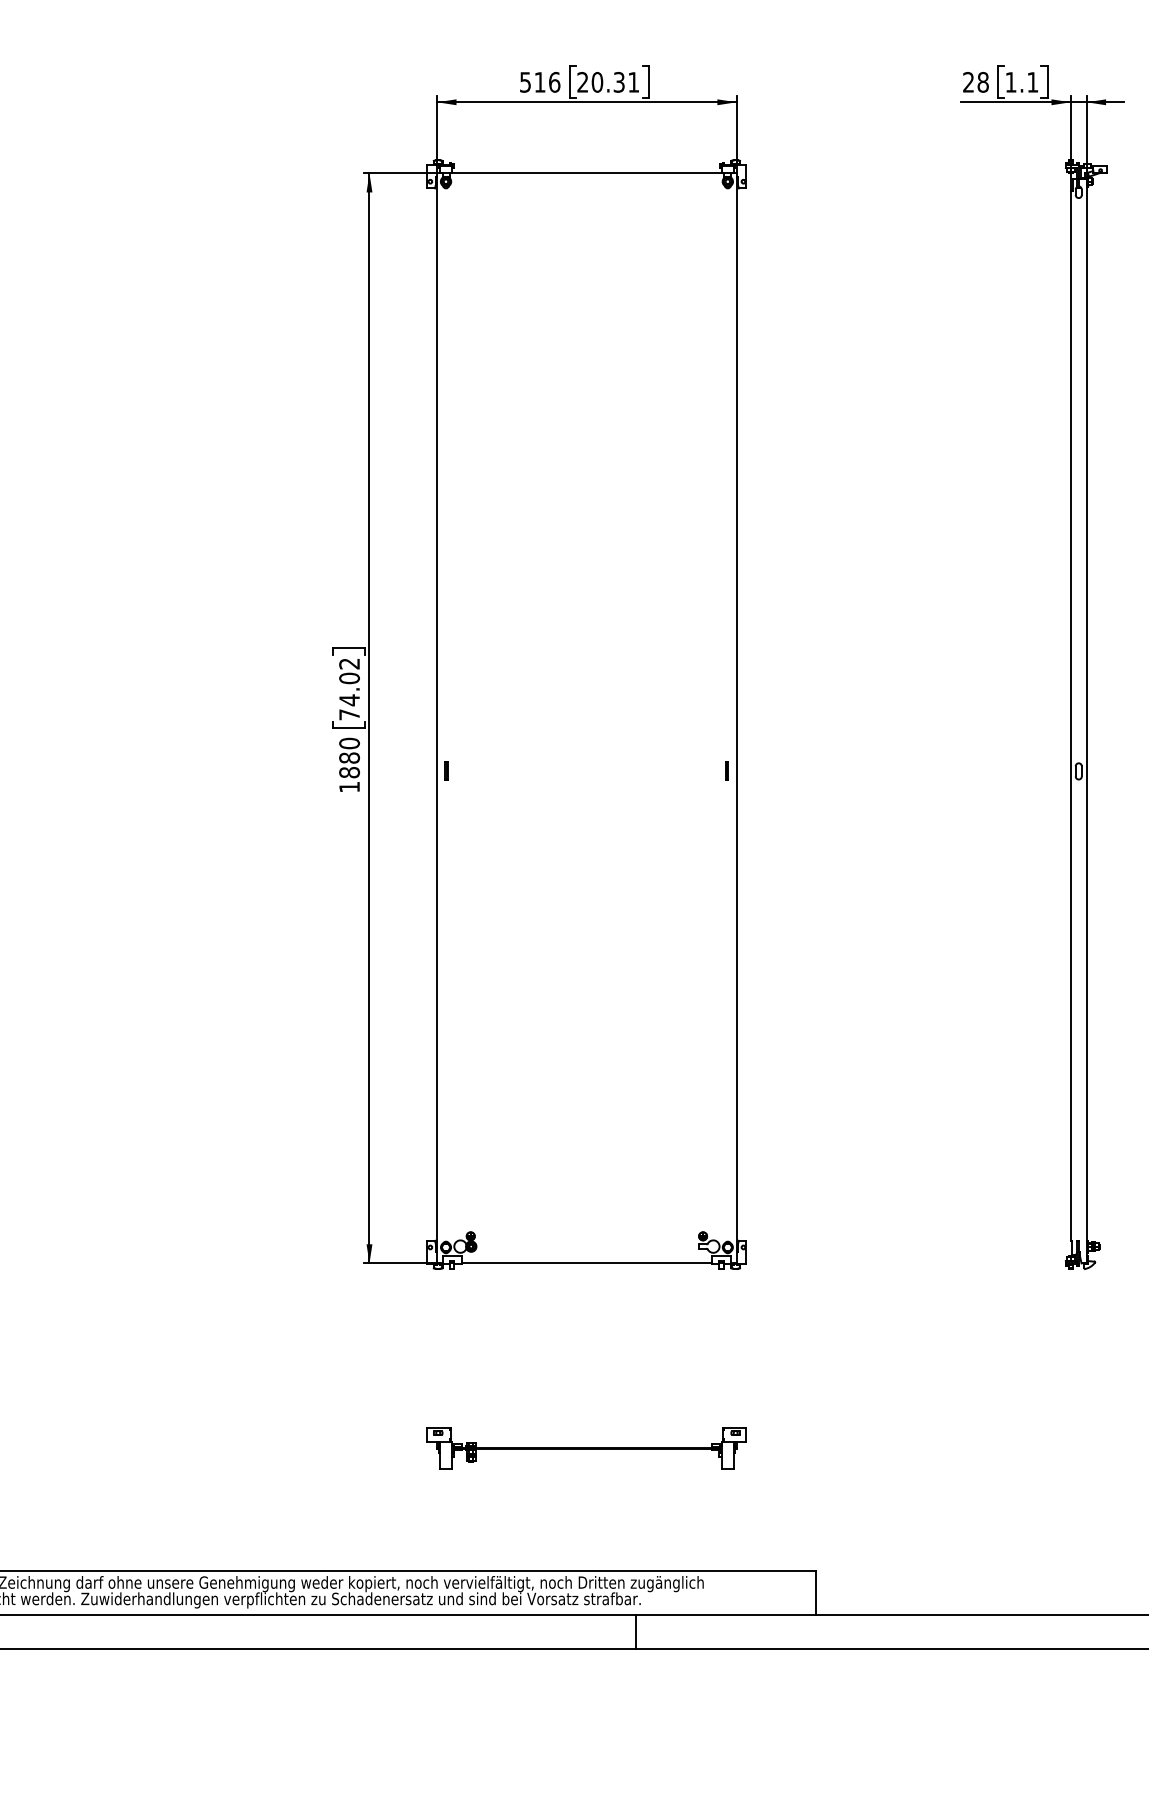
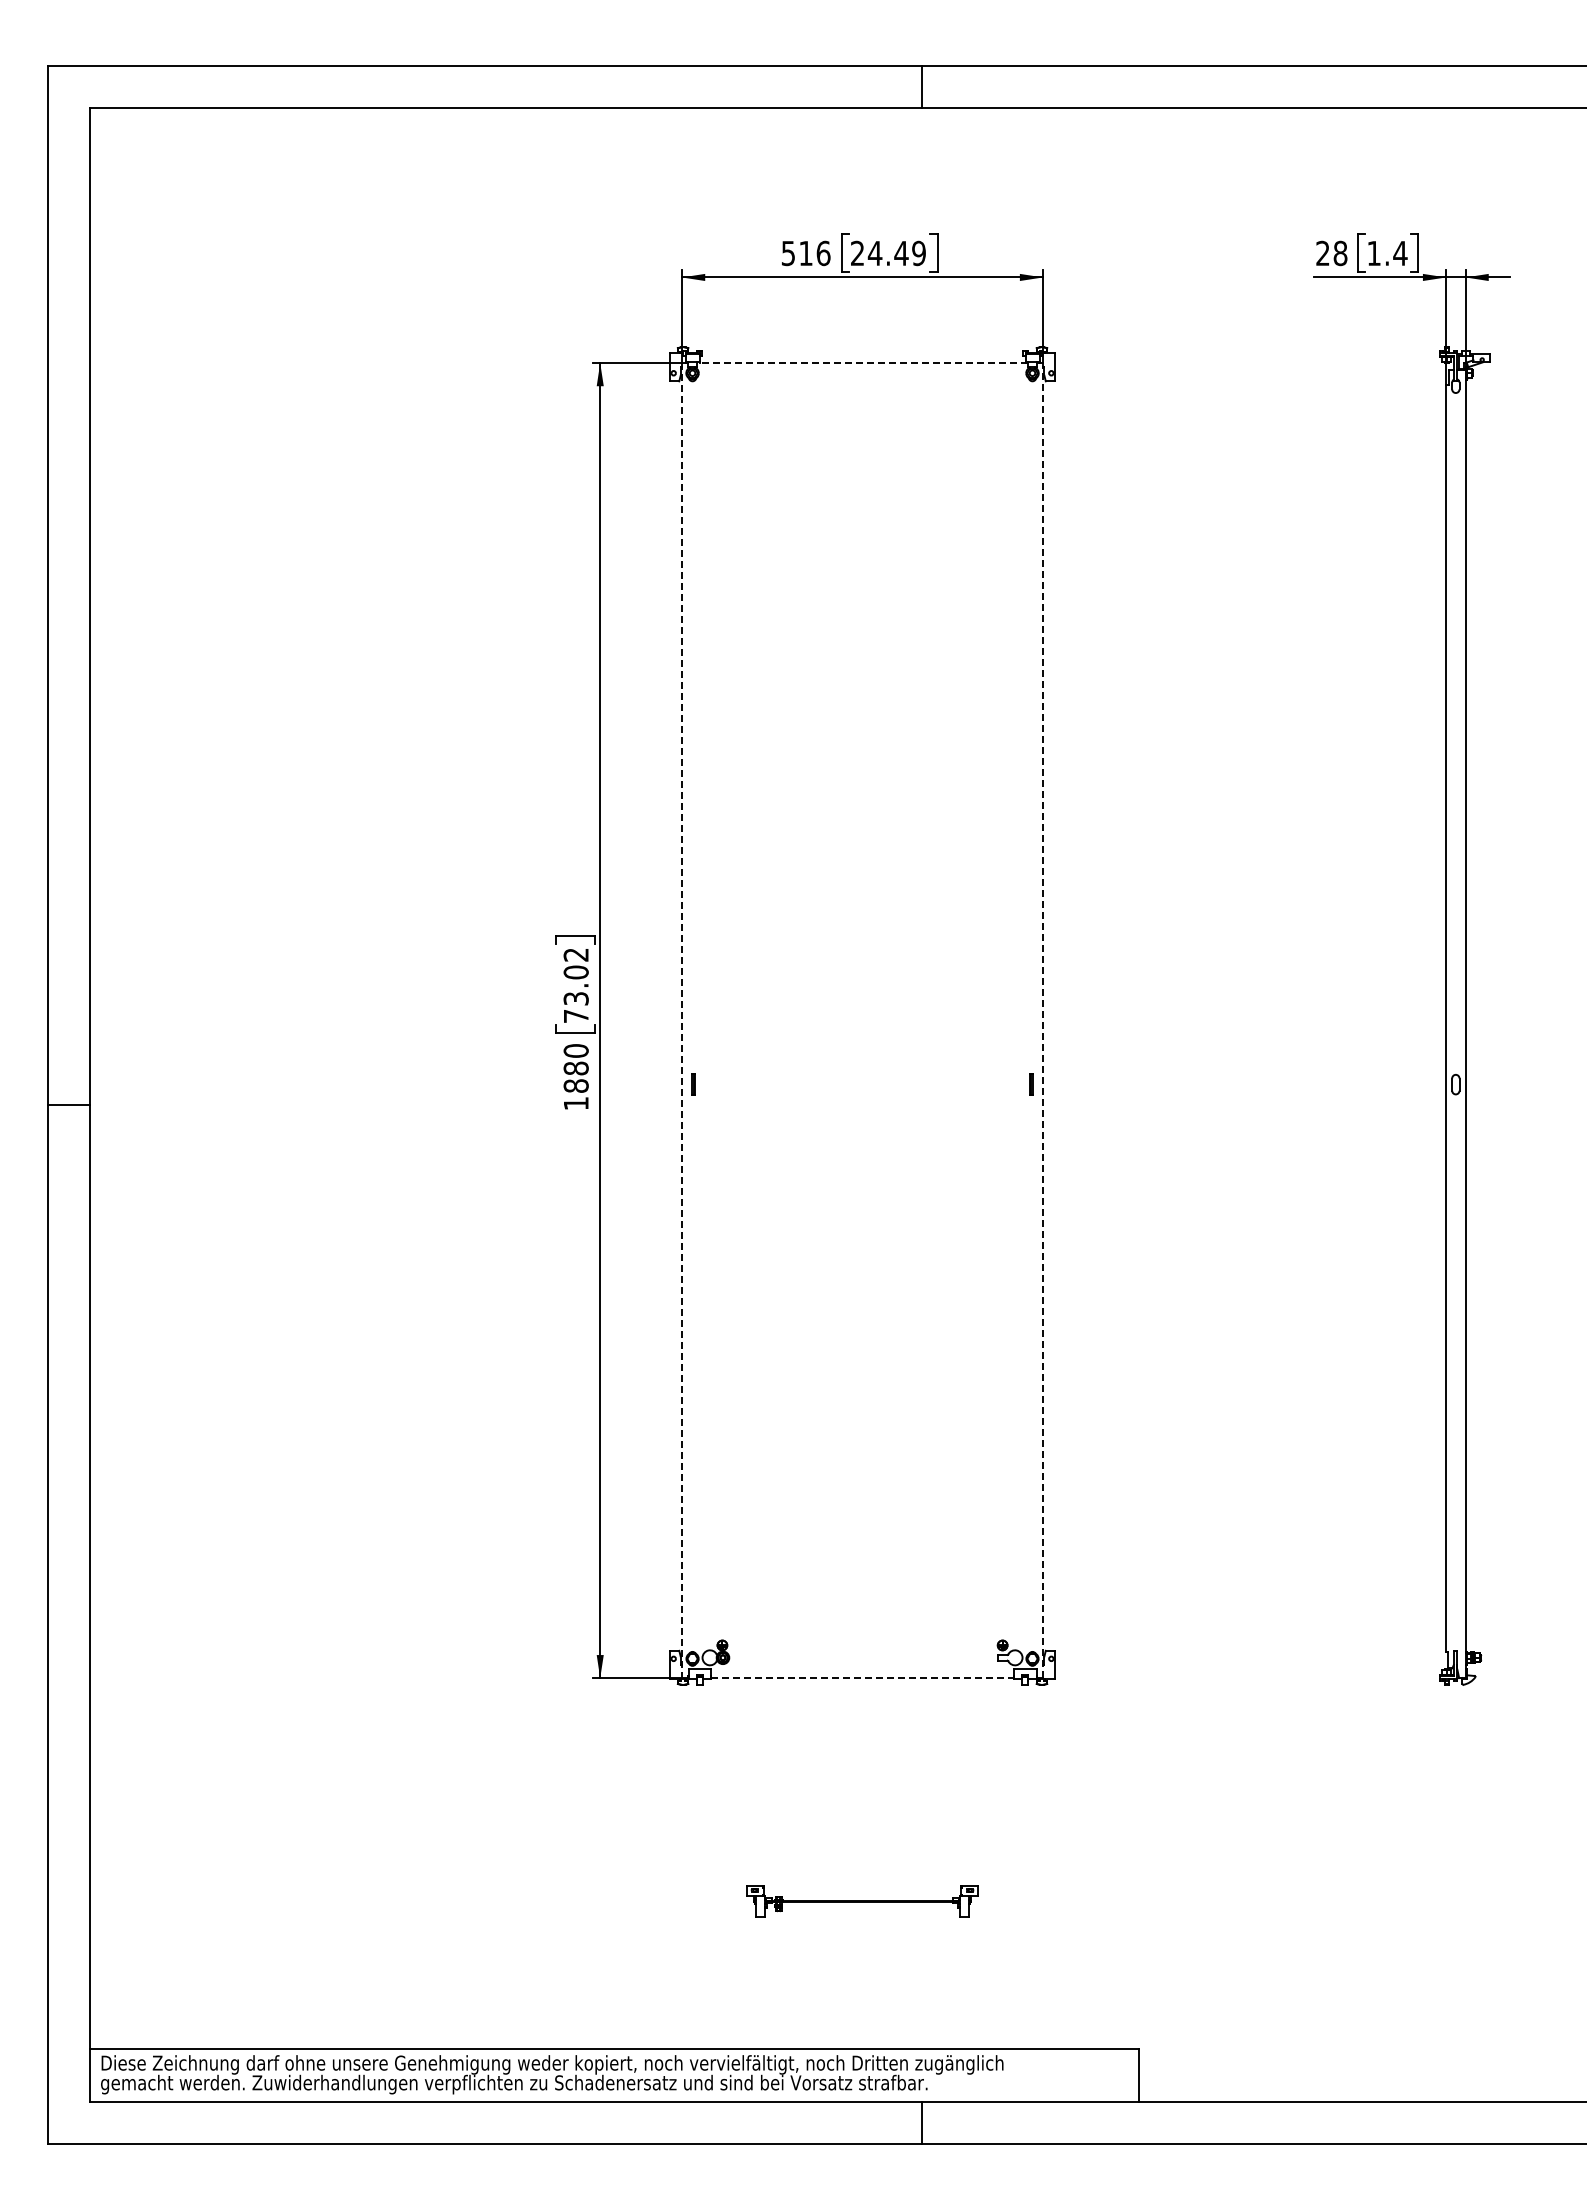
text: (615, 82) -> (896, 253), 20.31 -> 24.49
text: (1032, 82) -> (1400, 253), 1.1 -> 1.4
line: (586, 173) -> (862, 363), solid -> dashed
text: (348, 700) -> (575, 998), 74.02 -> 73.02
line: (736, 718) -> (1043, 1020), solid -> dashed
line: (437, 719) -> (682, 1021), solid -> dashed
line: (587, 1263) -> (863, 1678), solid -> dashed
part: (586, 1448) -> (862, 1901), size x0.6

